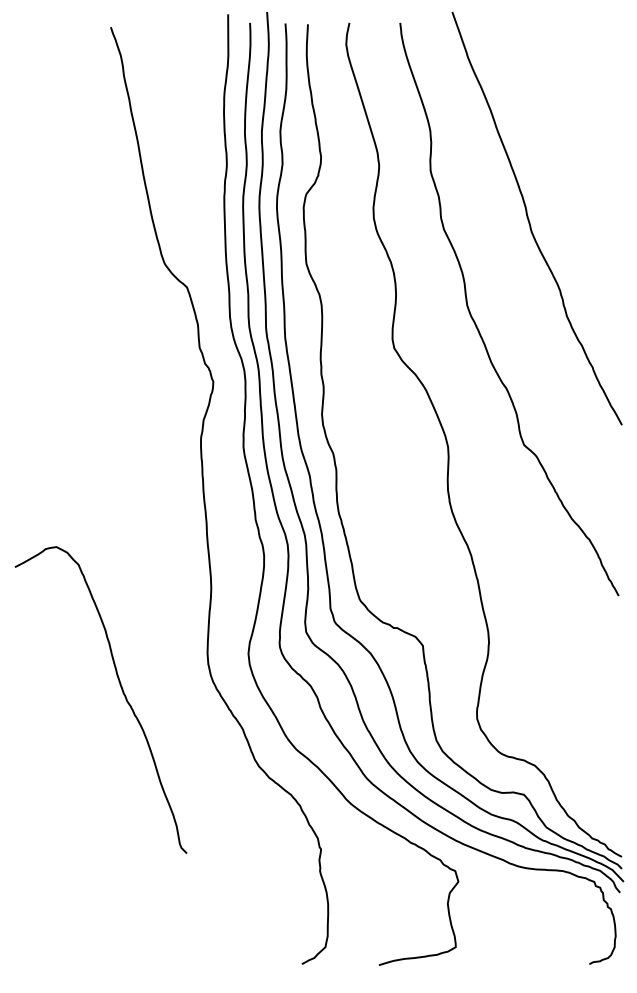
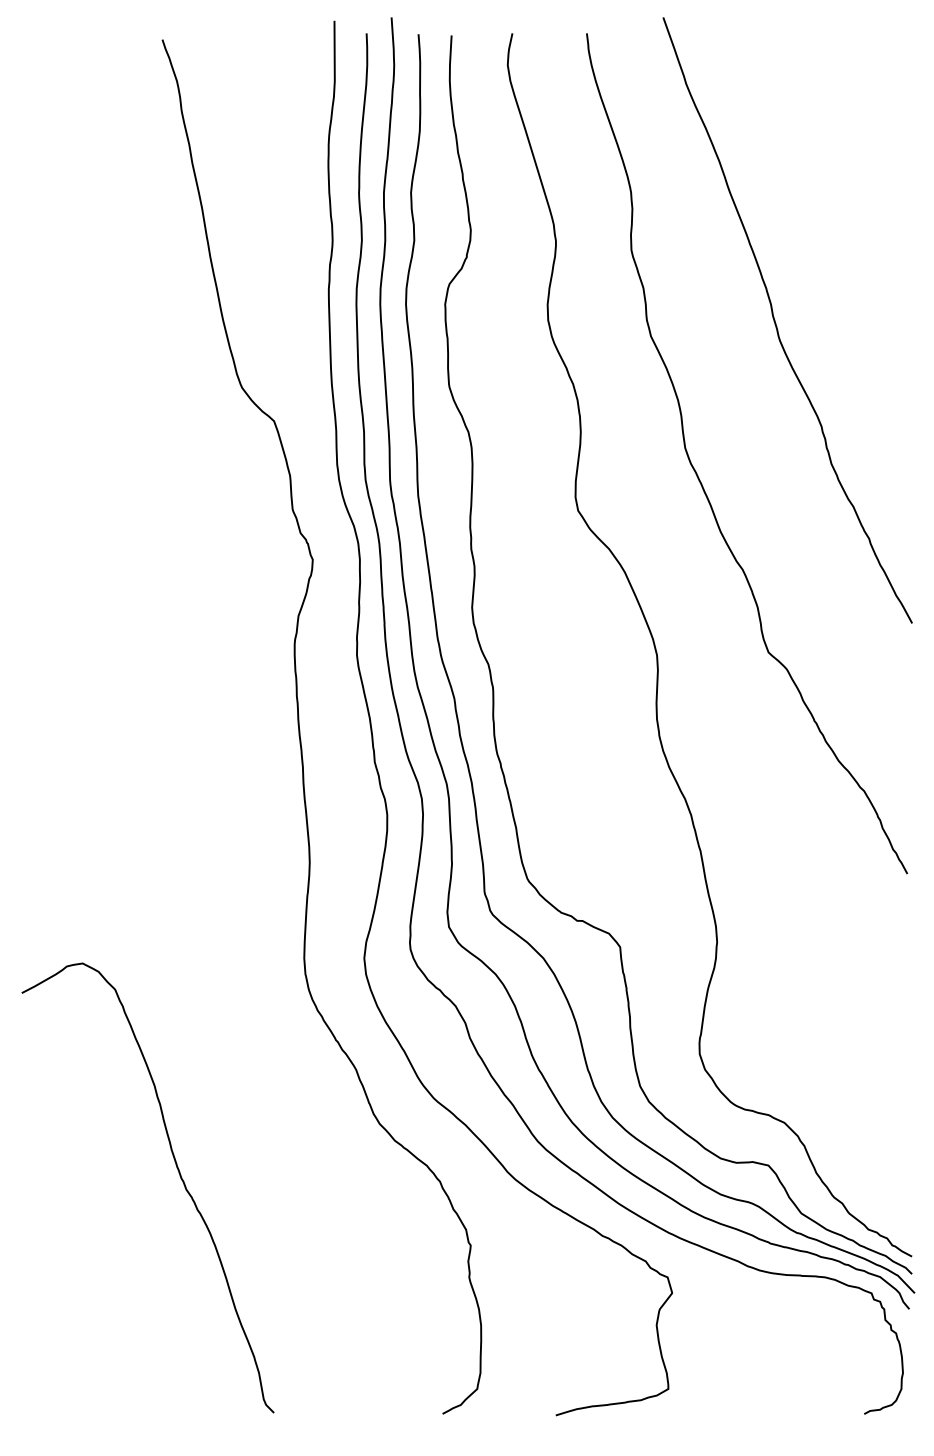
curve: (122, 693) -> (179, 1178), moved

